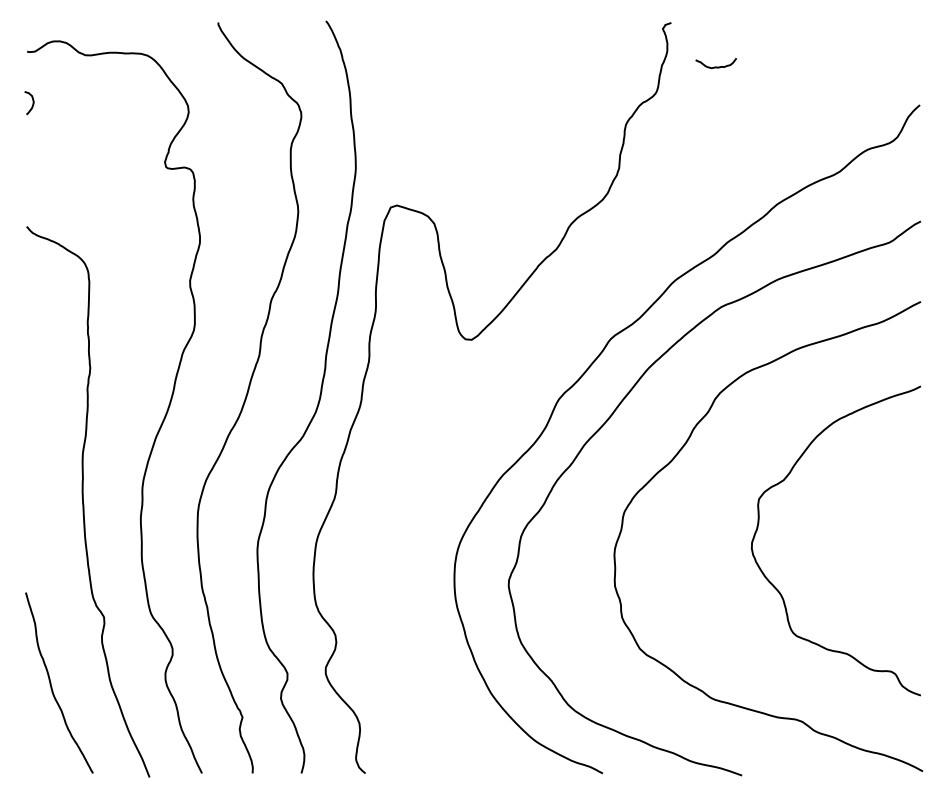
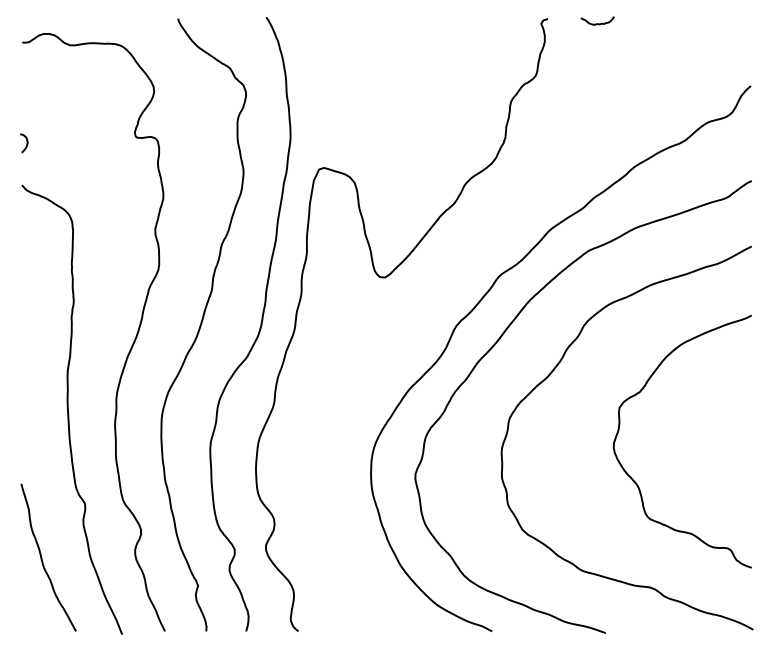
curve: (715, 66) -> (597, 23), moved
curve: (32, 103) -> (26, 143), moved

